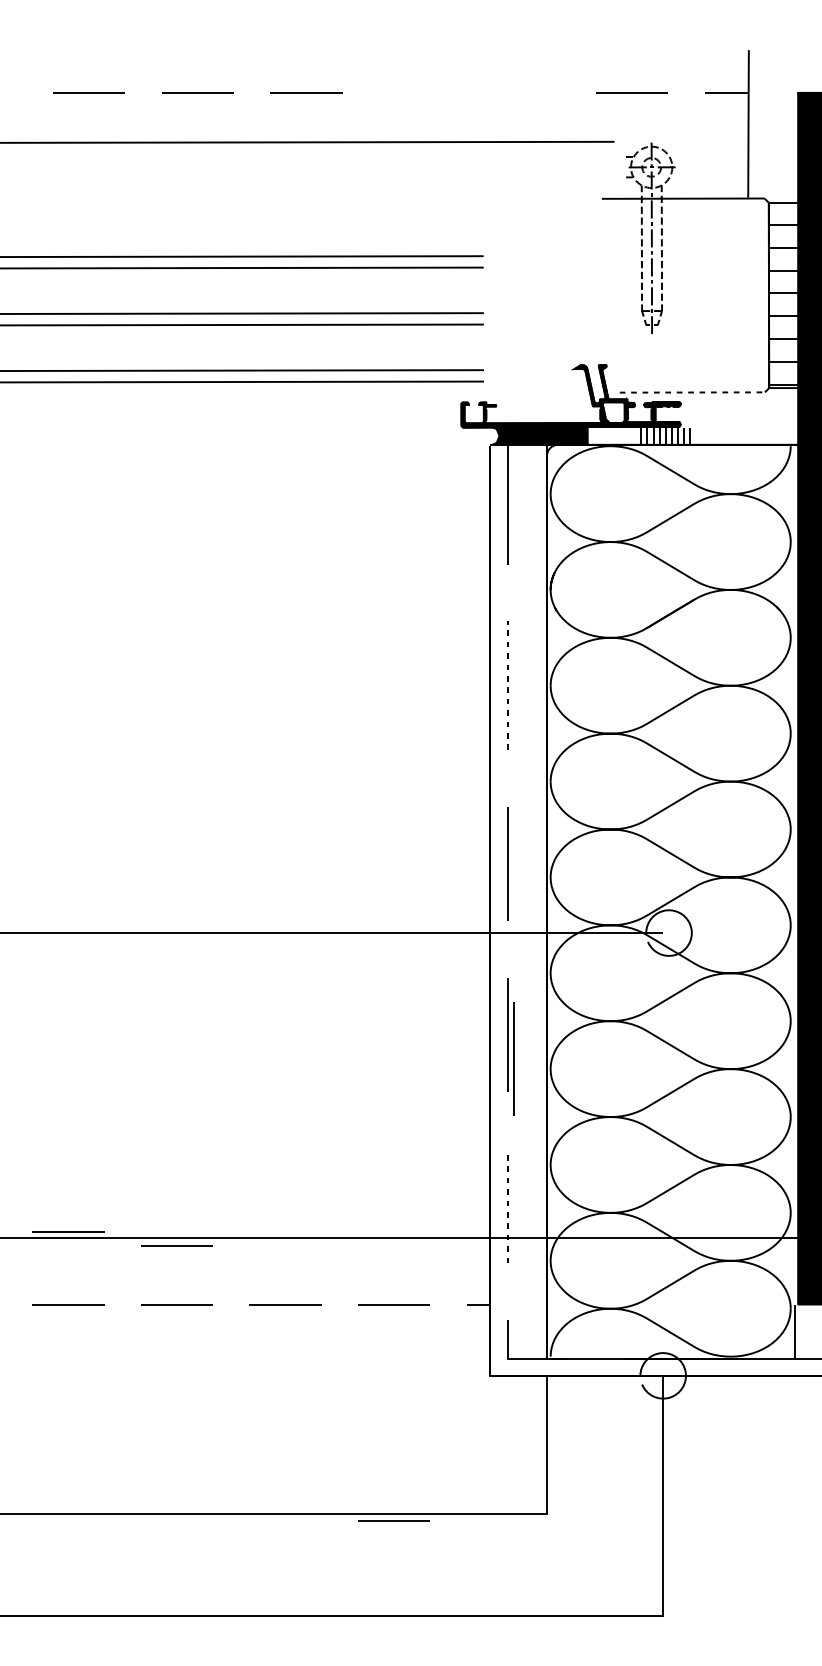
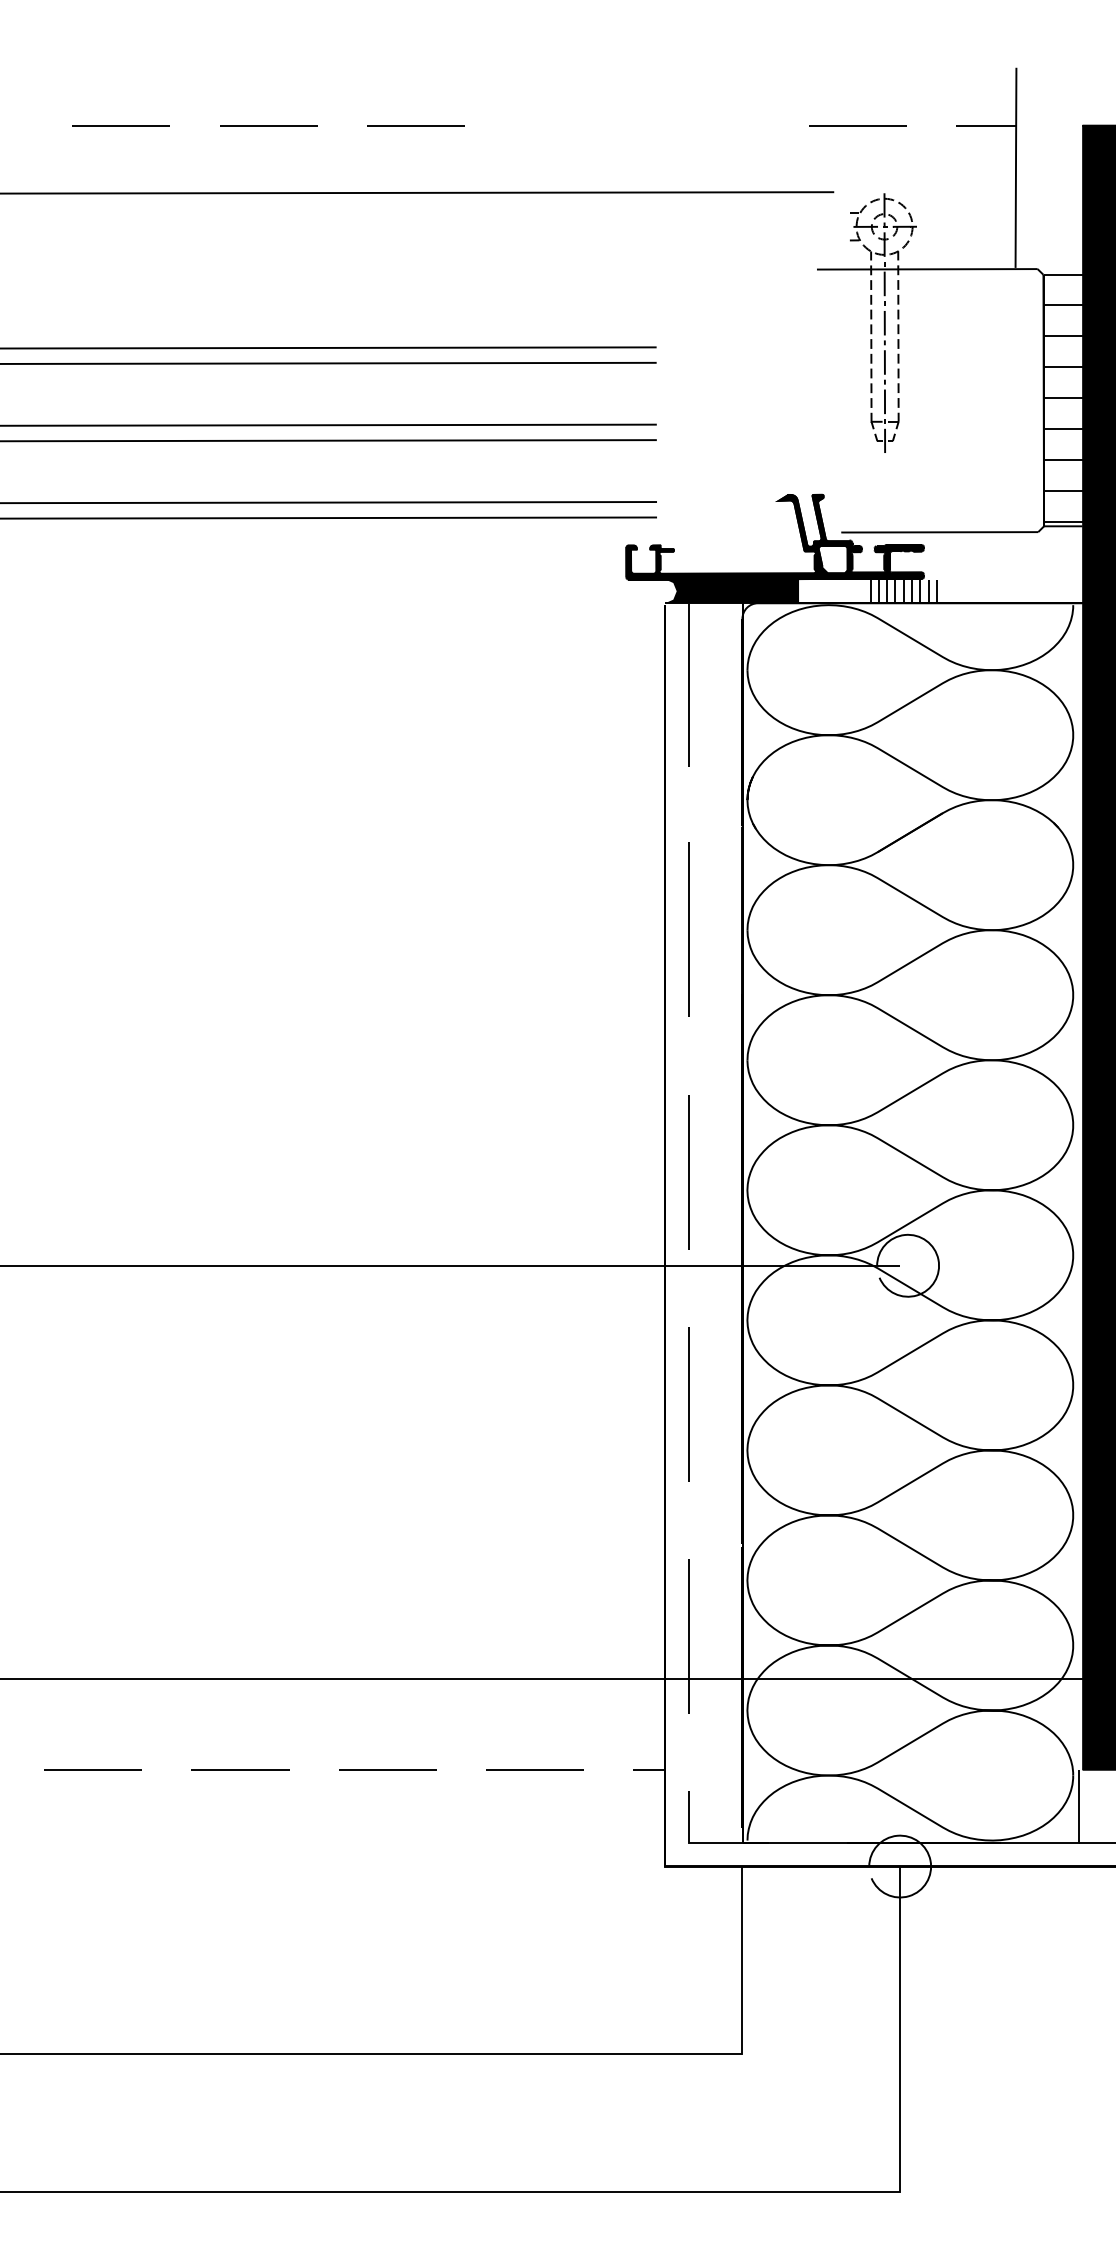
line: (692, 392) -> (939, 532), dashed -> solid
line: (507, 685) -> (688, 929), dashed -> solid
line: (513, 1058) -> (697, 1436), removed
line: (507, 1205) -> (688, 1635), dashed -> solid
line: (67, 1231) -> (92, 1670), removed
line: (177, 1246) -> (240, 1690), removed
line: (393, 1520) -> (534, 2063), removed

